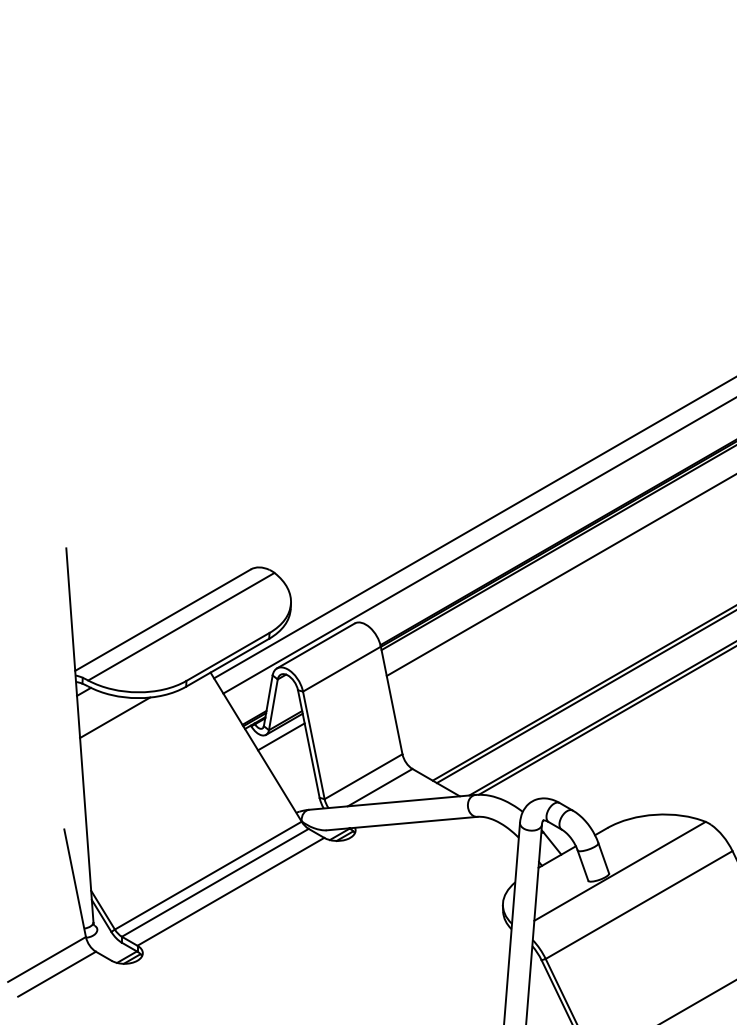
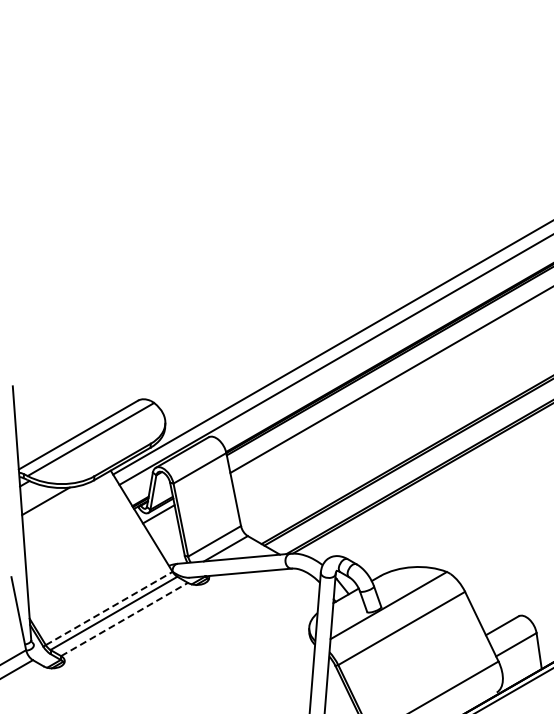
line: (208, 875) -> (109, 608), solid -> dashed
line: (230, 891) -> (124, 619), solid -> dashed

